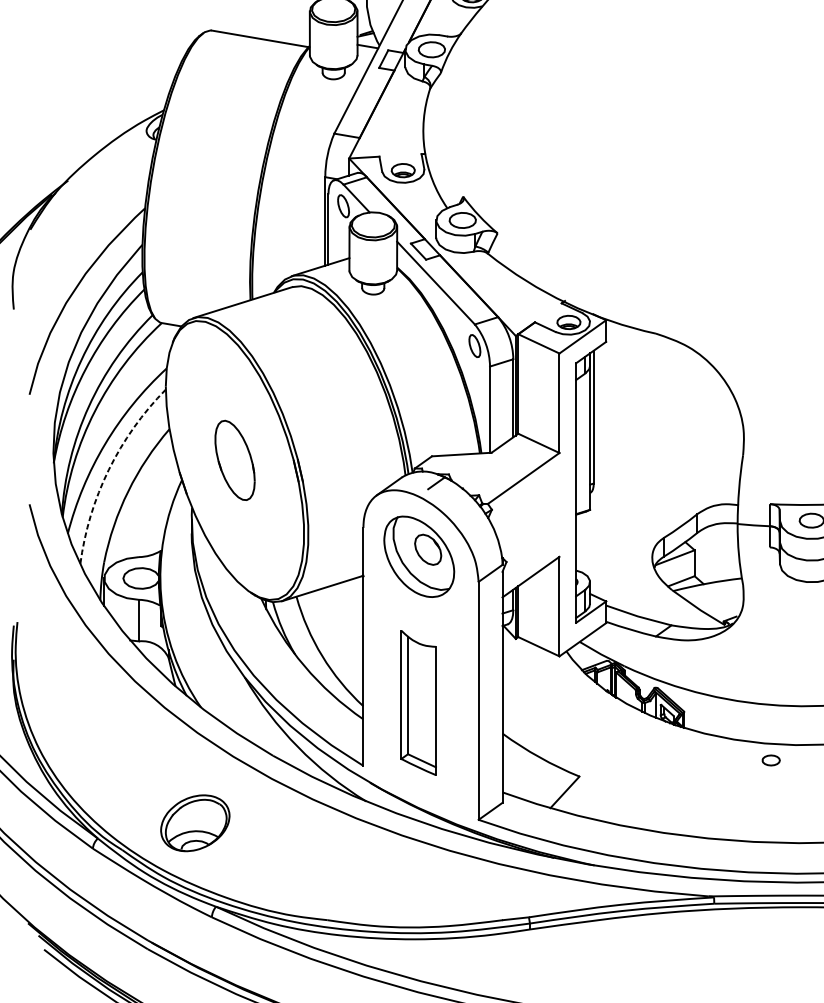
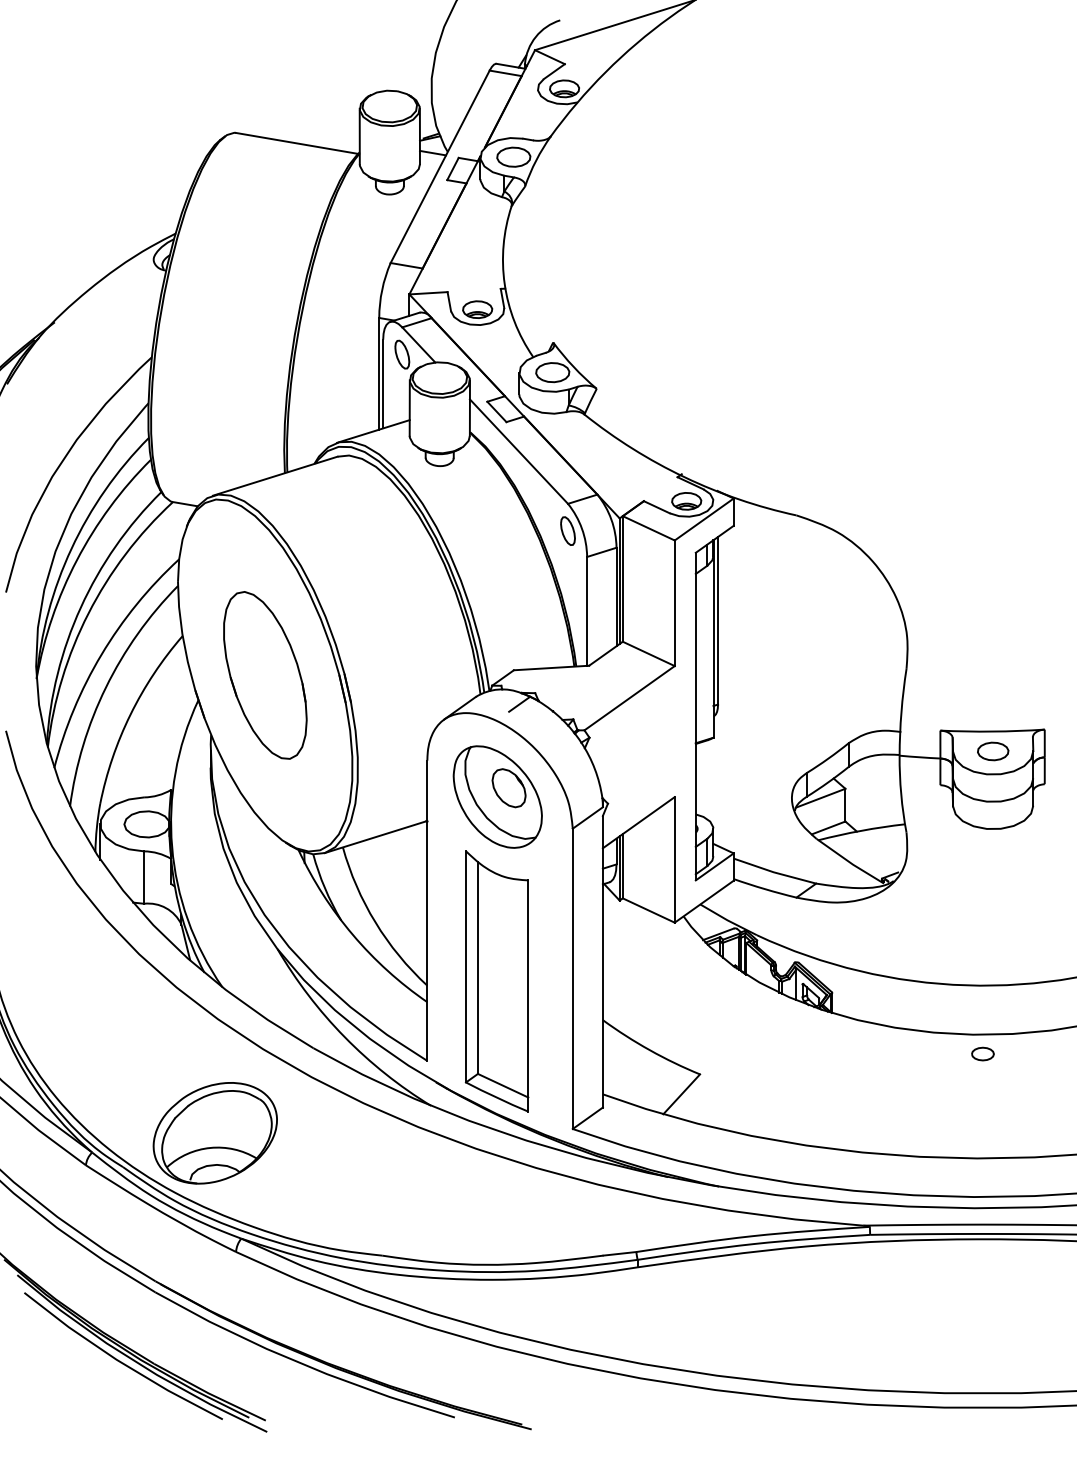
part: (235, 460) -> (265, 675), size x1.67
arc: (108, 470) -> (105, 687), dashed -> solid
part: (418, 702) -> (496, 981), size x1.43
part: (770, 760) -> (982, 1053), moved
part: (194, 823) -> (214, 1133), size x1.43

